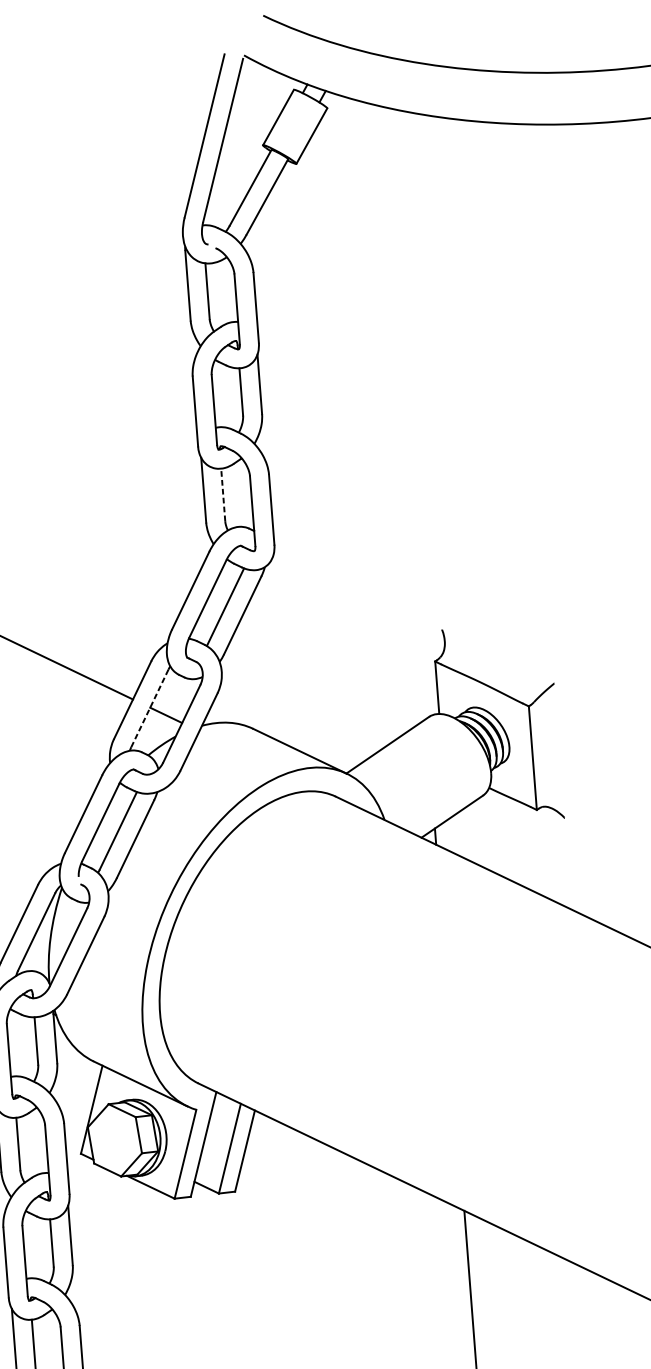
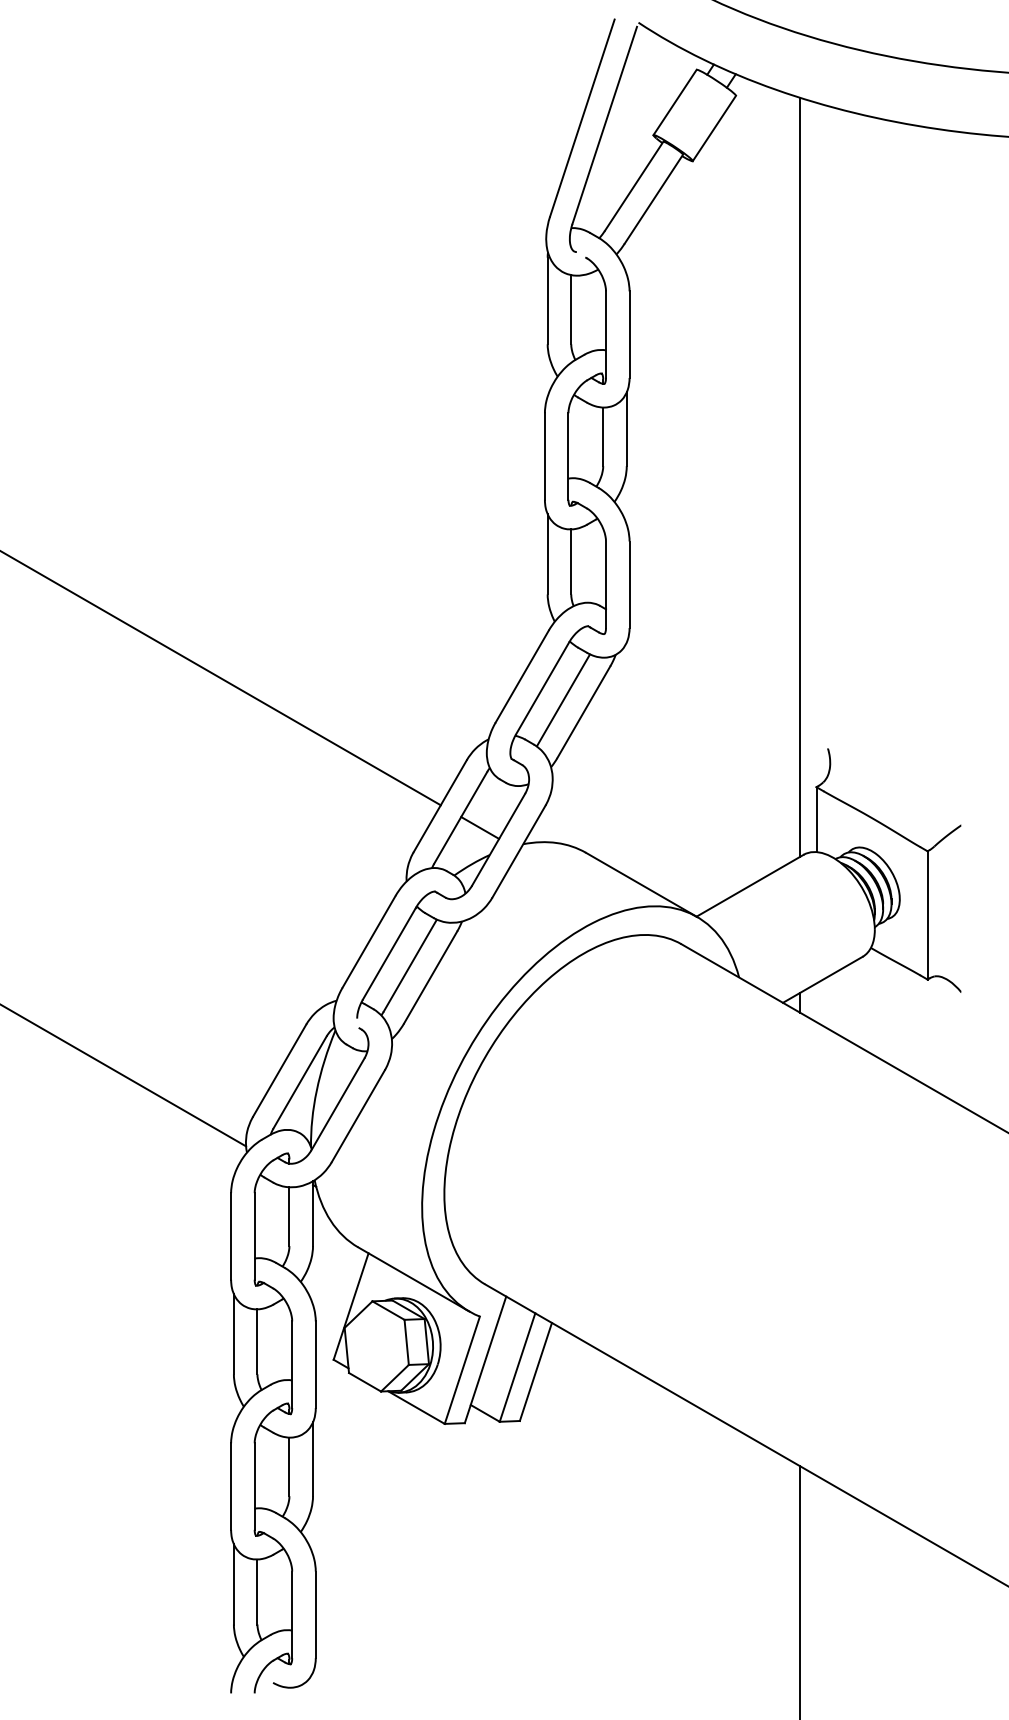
line: (402, 411) -> (800, 476), added
line: (223, 494) -> (571, 561), dashed -> solid
line: (149, 708) -> (460, 817), dashed -> solid

